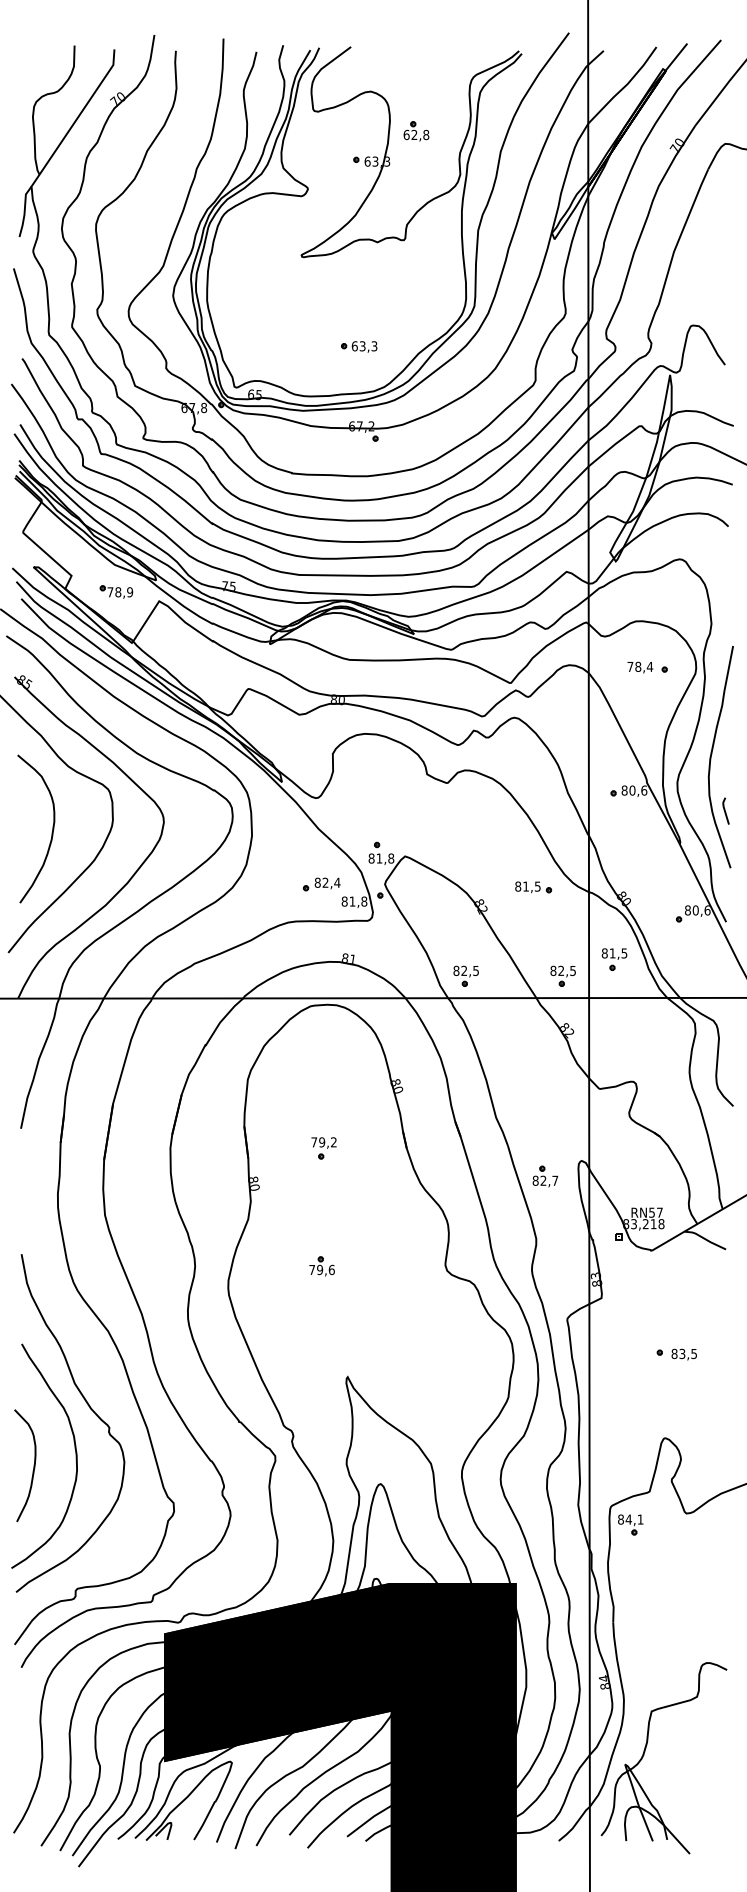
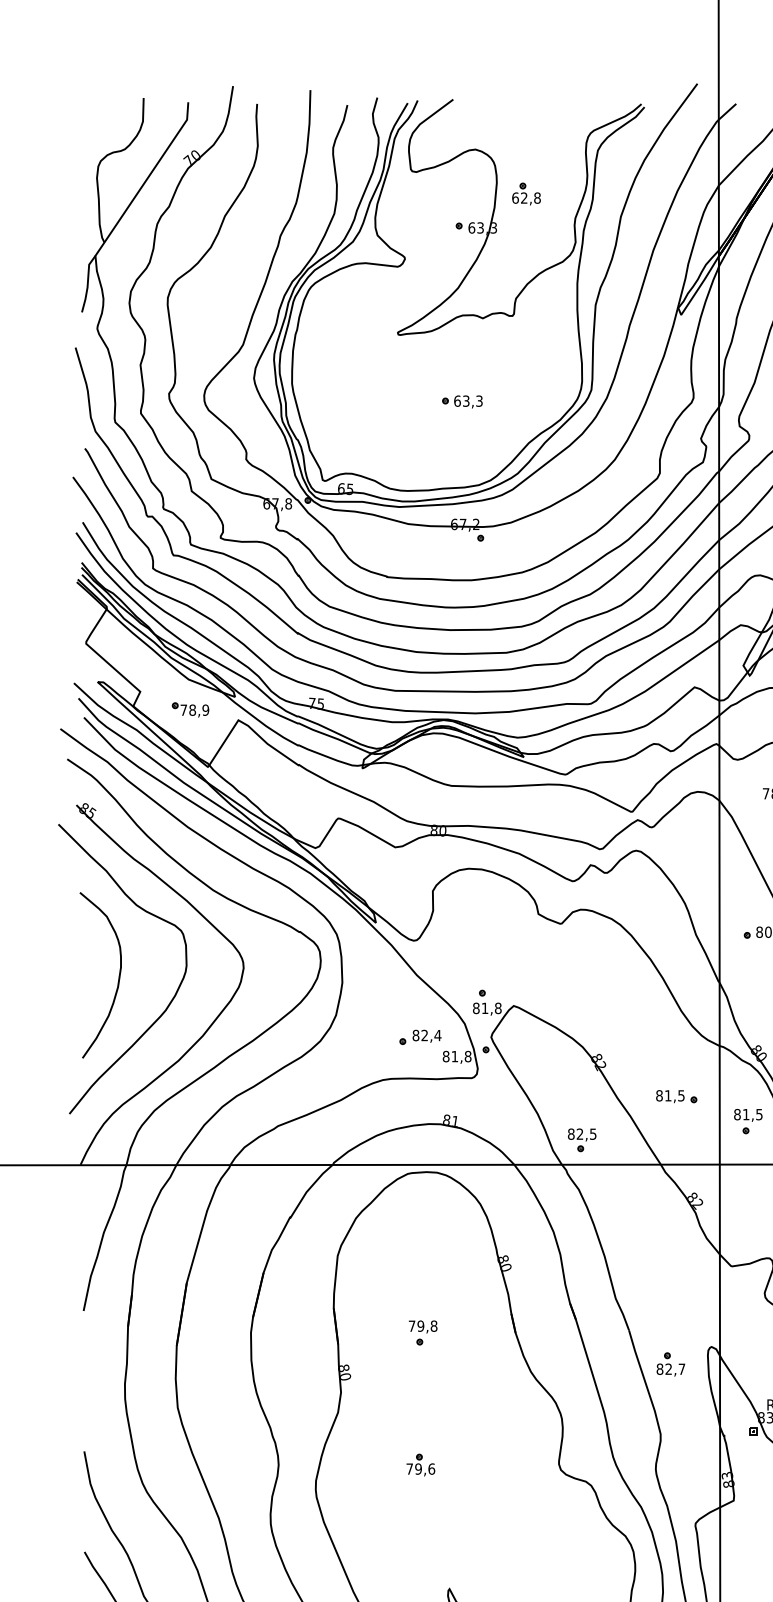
part: (359, 346) -> (462, 401), moved
part: (533, 887) -> (676, 1096), moved
part: (562, 975) -> (690, 1139), removed
text: (333, 1142) -> (433, 1326), 79,2 -> 79,8

